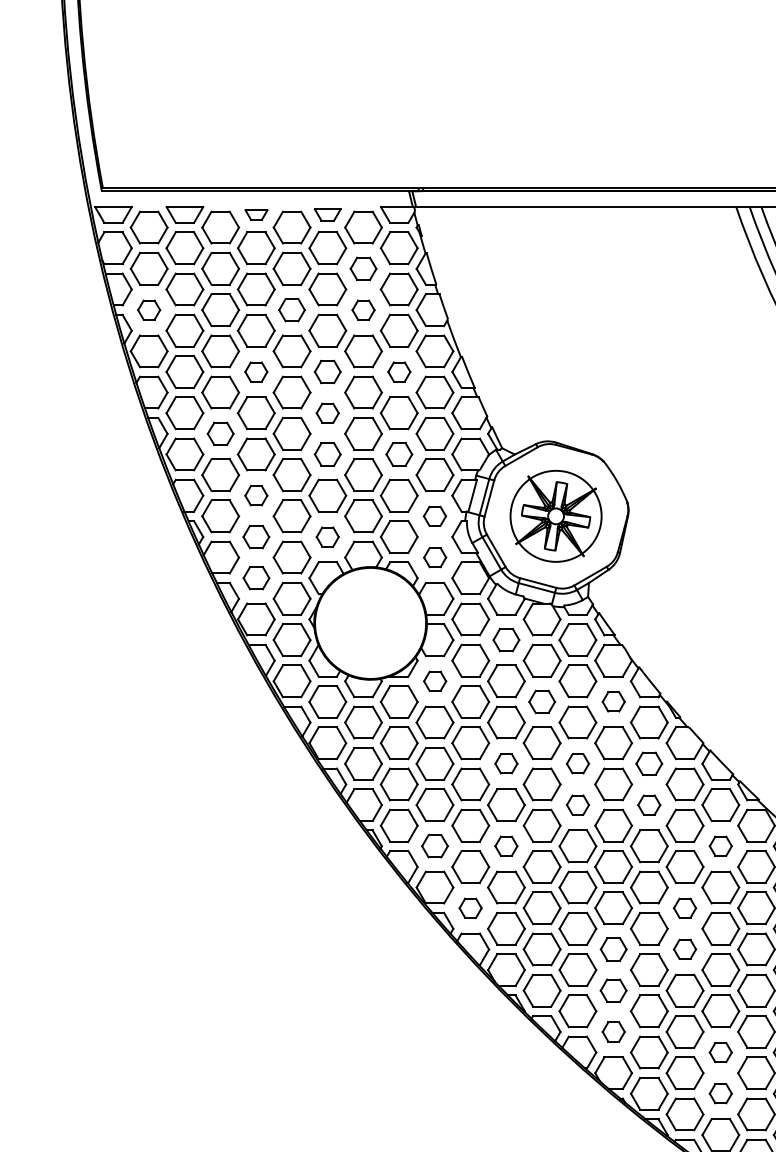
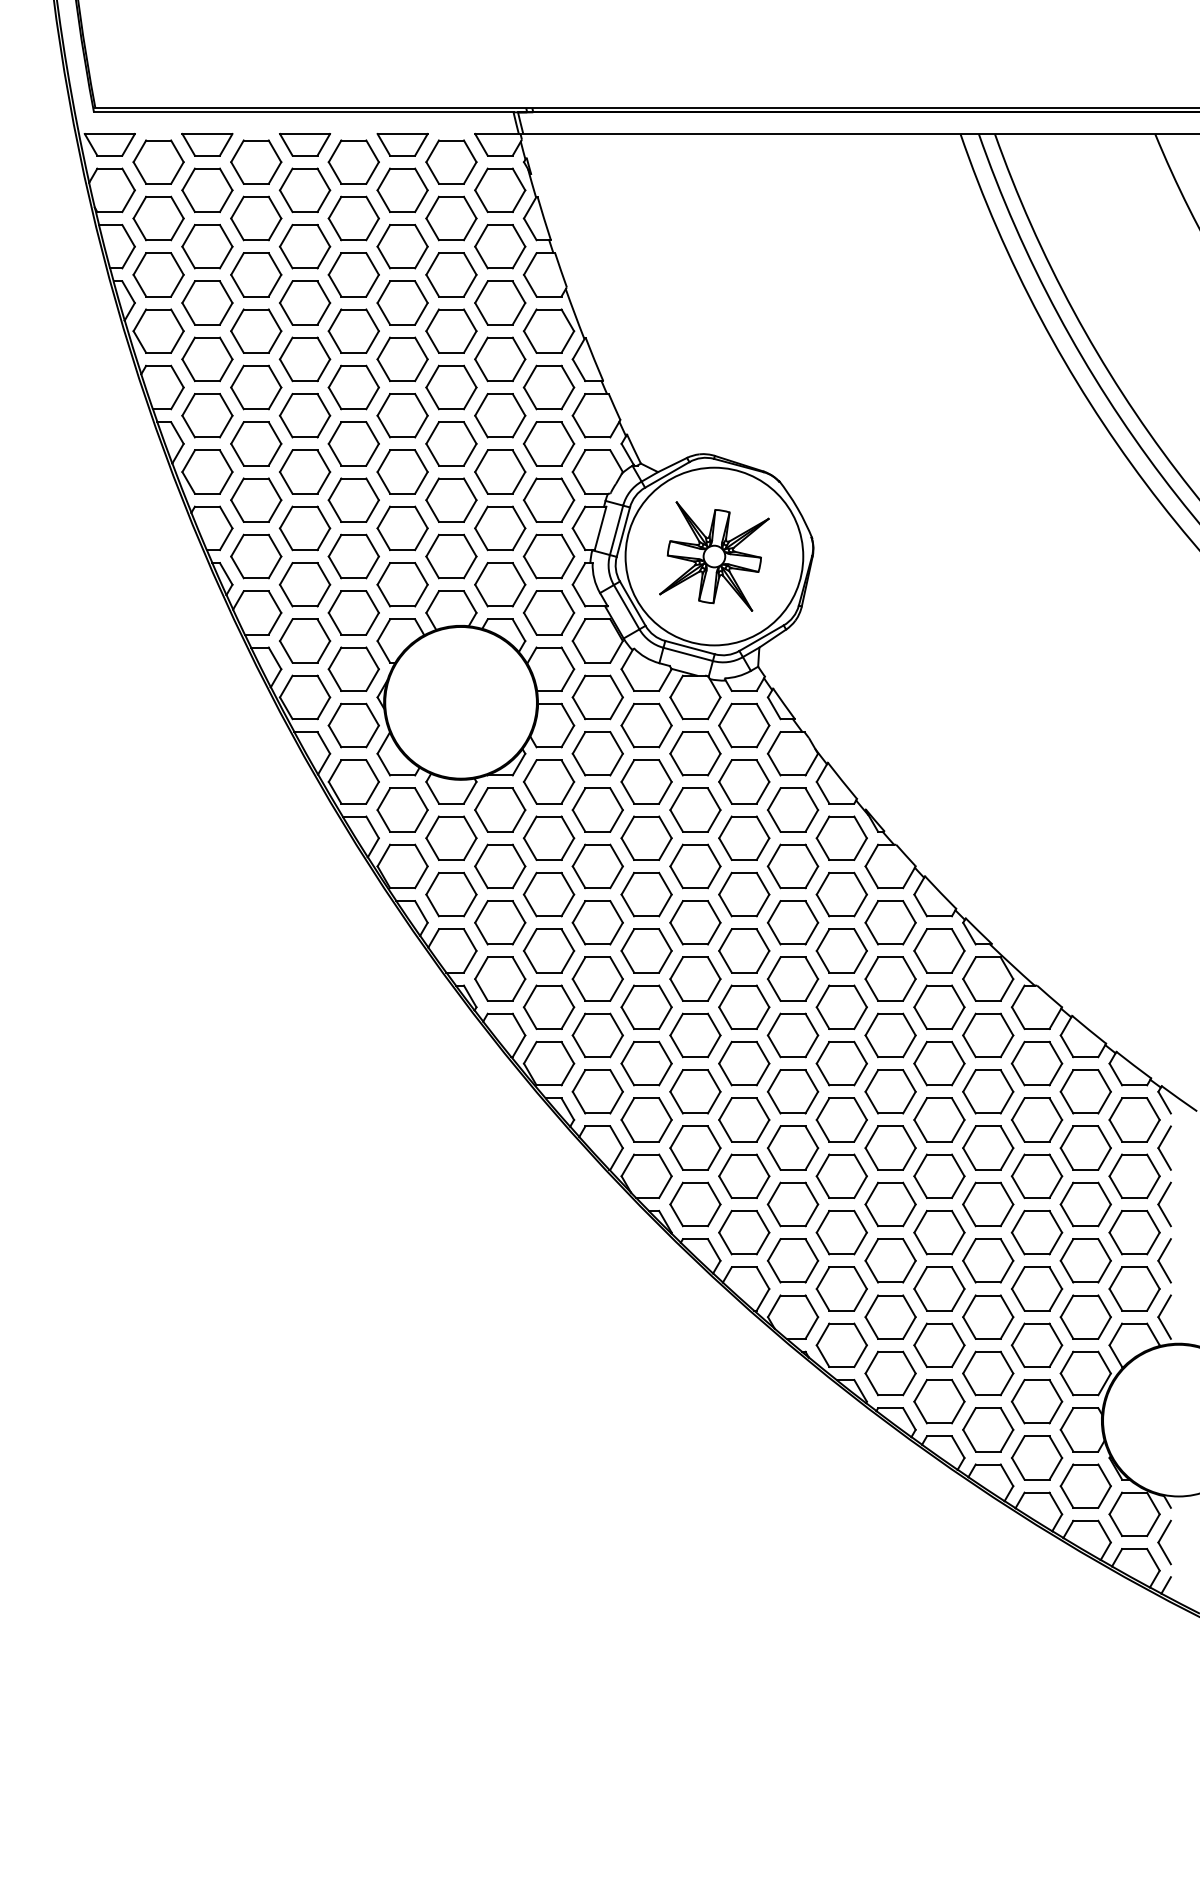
part: (256, 214) -> (305, 144), size x1.67
part: (327, 214) -> (402, 144), size x1.43
part: (363, 268) -> (451, 218), size x1.43
part: (149, 309) -> (158, 274), size x1.67
part: (291, 309) -> (353, 274), size x1.43
part: (363, 309) -> (451, 274), size x1.67
part: (255, 372) -> (304, 359), size x1.67
part: (327, 372) -> (402, 359), size x1.43
part: (399, 372) -> (500, 359), size x1.67
part: (327, 413) -> (402, 415), size x1.67
part: (220, 433) -> (256, 443), size x1.43
part: (327, 454) -> (402, 471), size x1.43
part: (399, 454) -> (500, 471), size x1.43
part: (255, 495) -> (304, 528), size x1.67
part: (434, 516) -> (548, 556), size x1.67
circle: (556, 516) -> (714, 556), size x1.43
part: (255, 536) -> (304, 584), size x1.43
part: (327, 536) -> (402, 584), size x1.67
part: (435, 557) -> (549, 612), size x1.67
part: (256, 577) -> (305, 640), size x1.43
part: (506, 640) -> (646, 725), size x1.43
part: (435, 681) -> (549, 781), size x1.67
part: (542, 701) -> (695, 809), size x1.43
part: (613, 701) -> (793, 809), size x1.67
part: (506, 763) -> (646, 894), size x1.67
part: (578, 763) -> (744, 894), size x1.67
part: (649, 763) -> (841, 894), size x1.43
part: (578, 804) -> (744, 950), size x1.67
part: (649, 804) -> (841, 950), size x1.67
part: (434, 845) -> (548, 1006), size x1.43
part: (506, 845) -> (646, 1006), size x1.67
part: (720, 845) -> (939, 1006), size x1.67
part: (470, 907) -> (597, 1091), size x1.67
part: (684, 907) -> (890, 1091), size x1.67
part: (613, 948) -> (793, 1147), size x1.43
part: (684, 948) -> (890, 1147), size x1.67
part: (613, 990) -> (792, 1204), size x1.43
part: (613, 1031) -> (793, 1260), size x1.67
part: (720, 1052) -> (939, 1288), size x1.67
part: (720, 1093) -> (939, 1344), size x1.67

